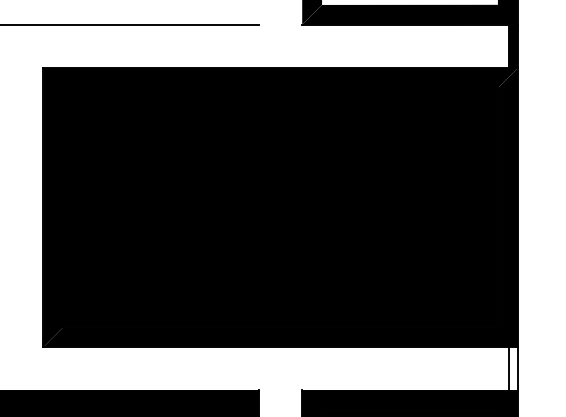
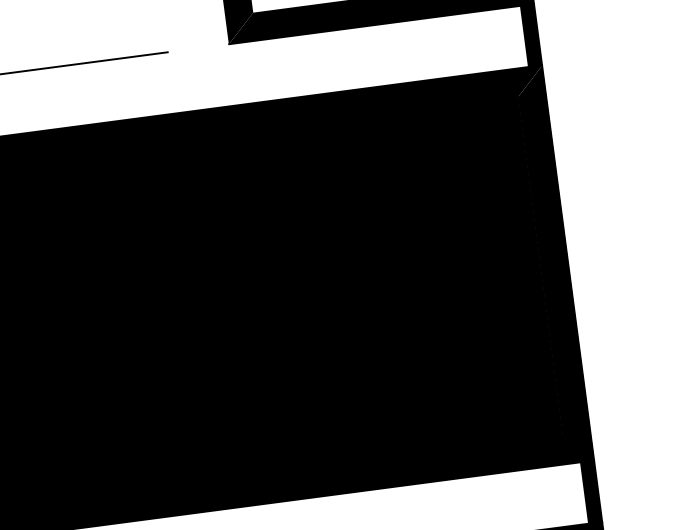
fill: (512, 368) -> (590, 491), added

